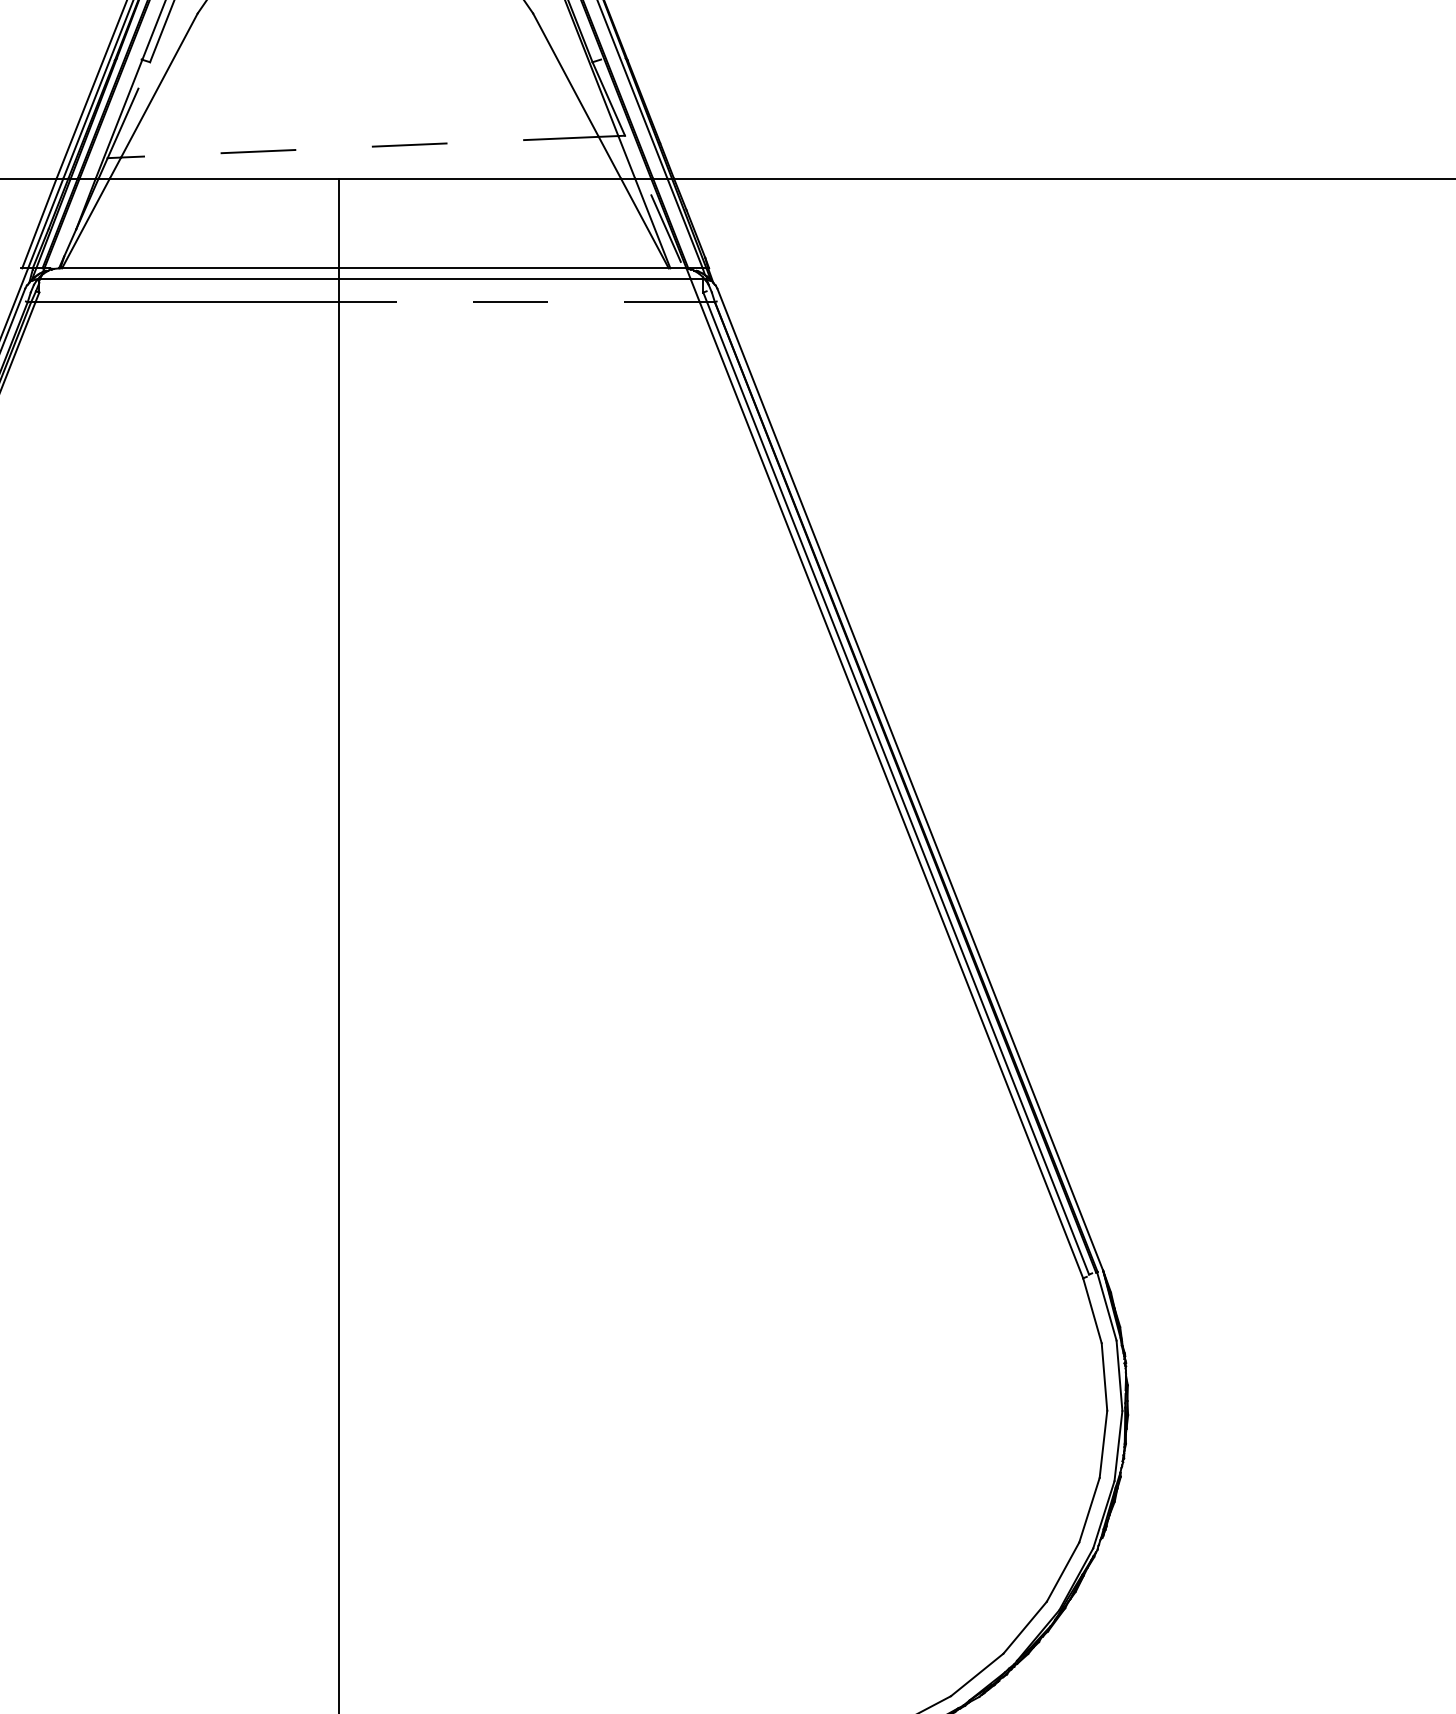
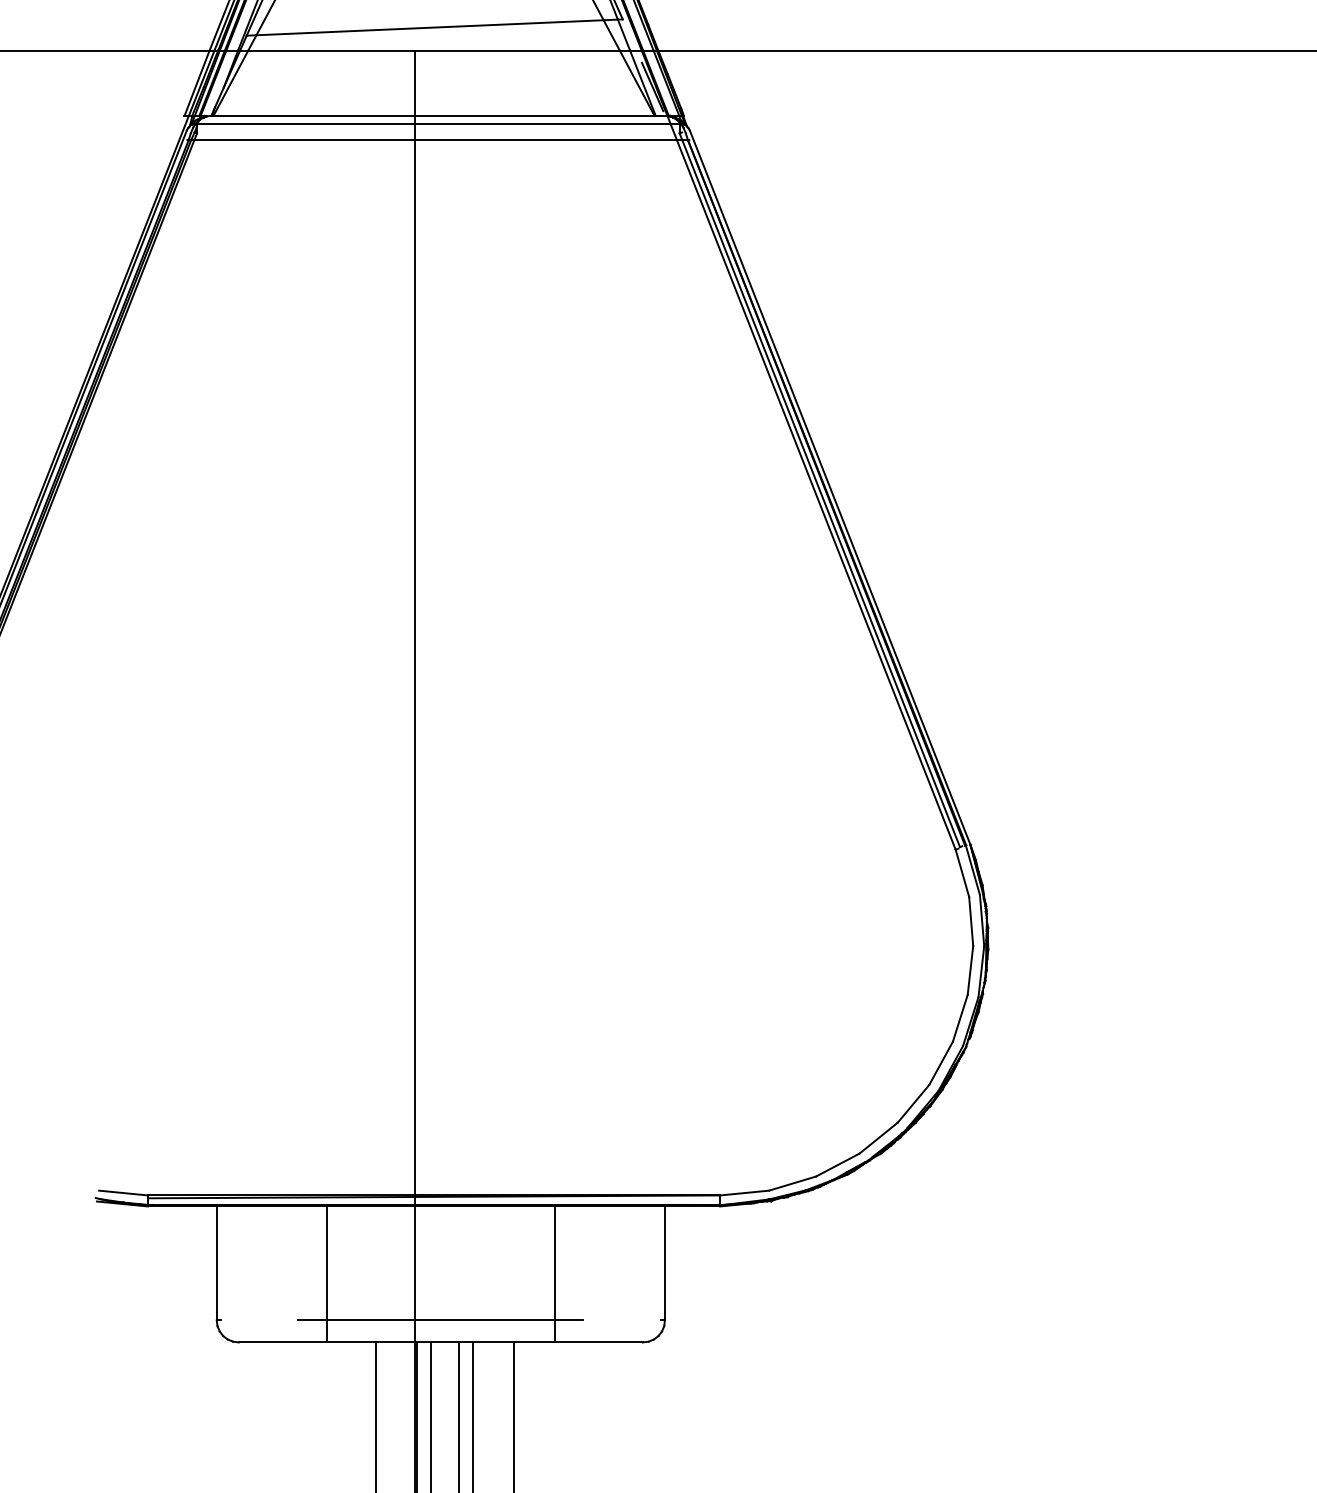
line: (360, 146) -> (430, 27), dashed -> solid
line: (518, 302) -> (545, 140), dashed -> solid

